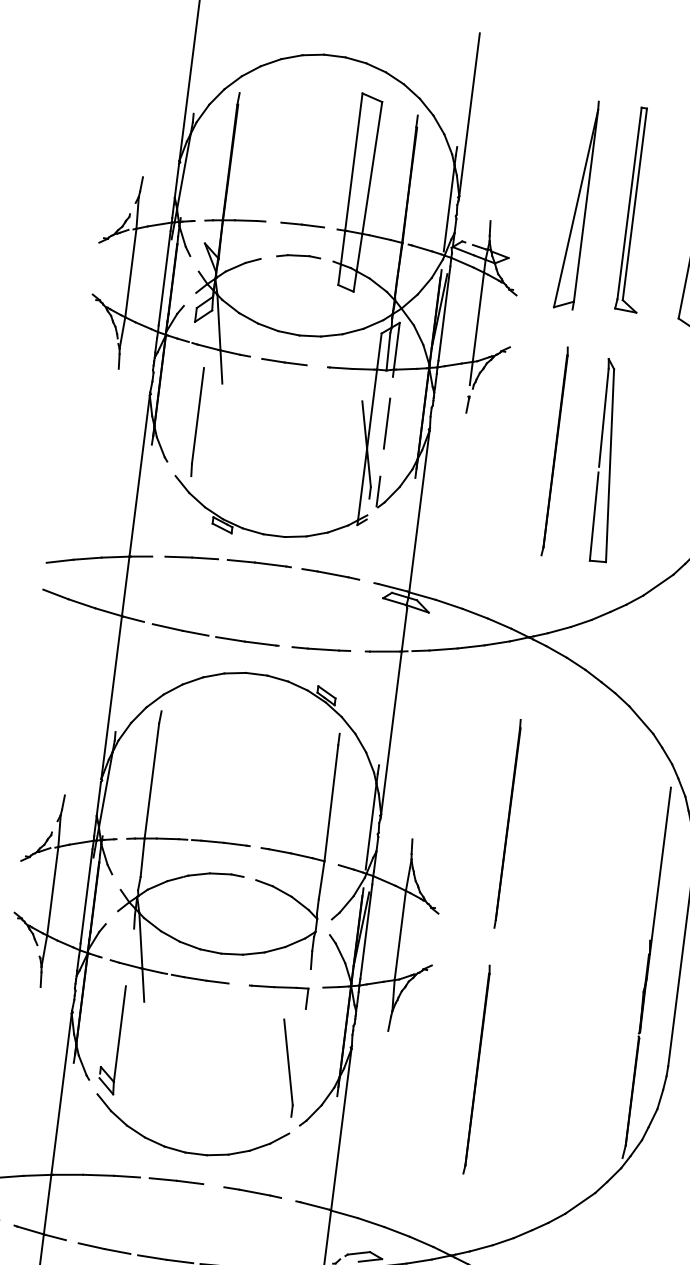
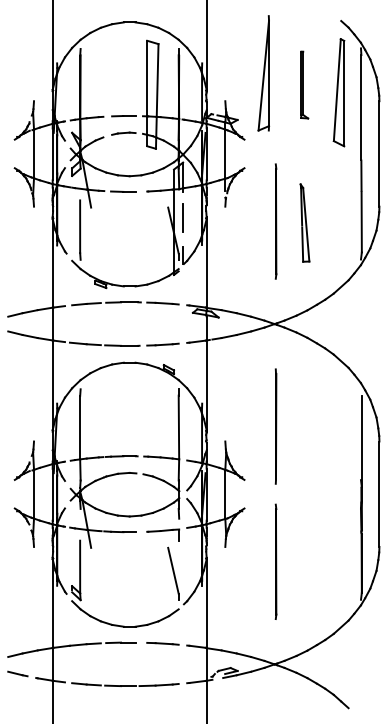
part: (575, 204) -> (263, 73), moved
part: (638, 208) -> (304, 84), size x0.6
part: (606, 459) -> (304, 222), size x0.7

